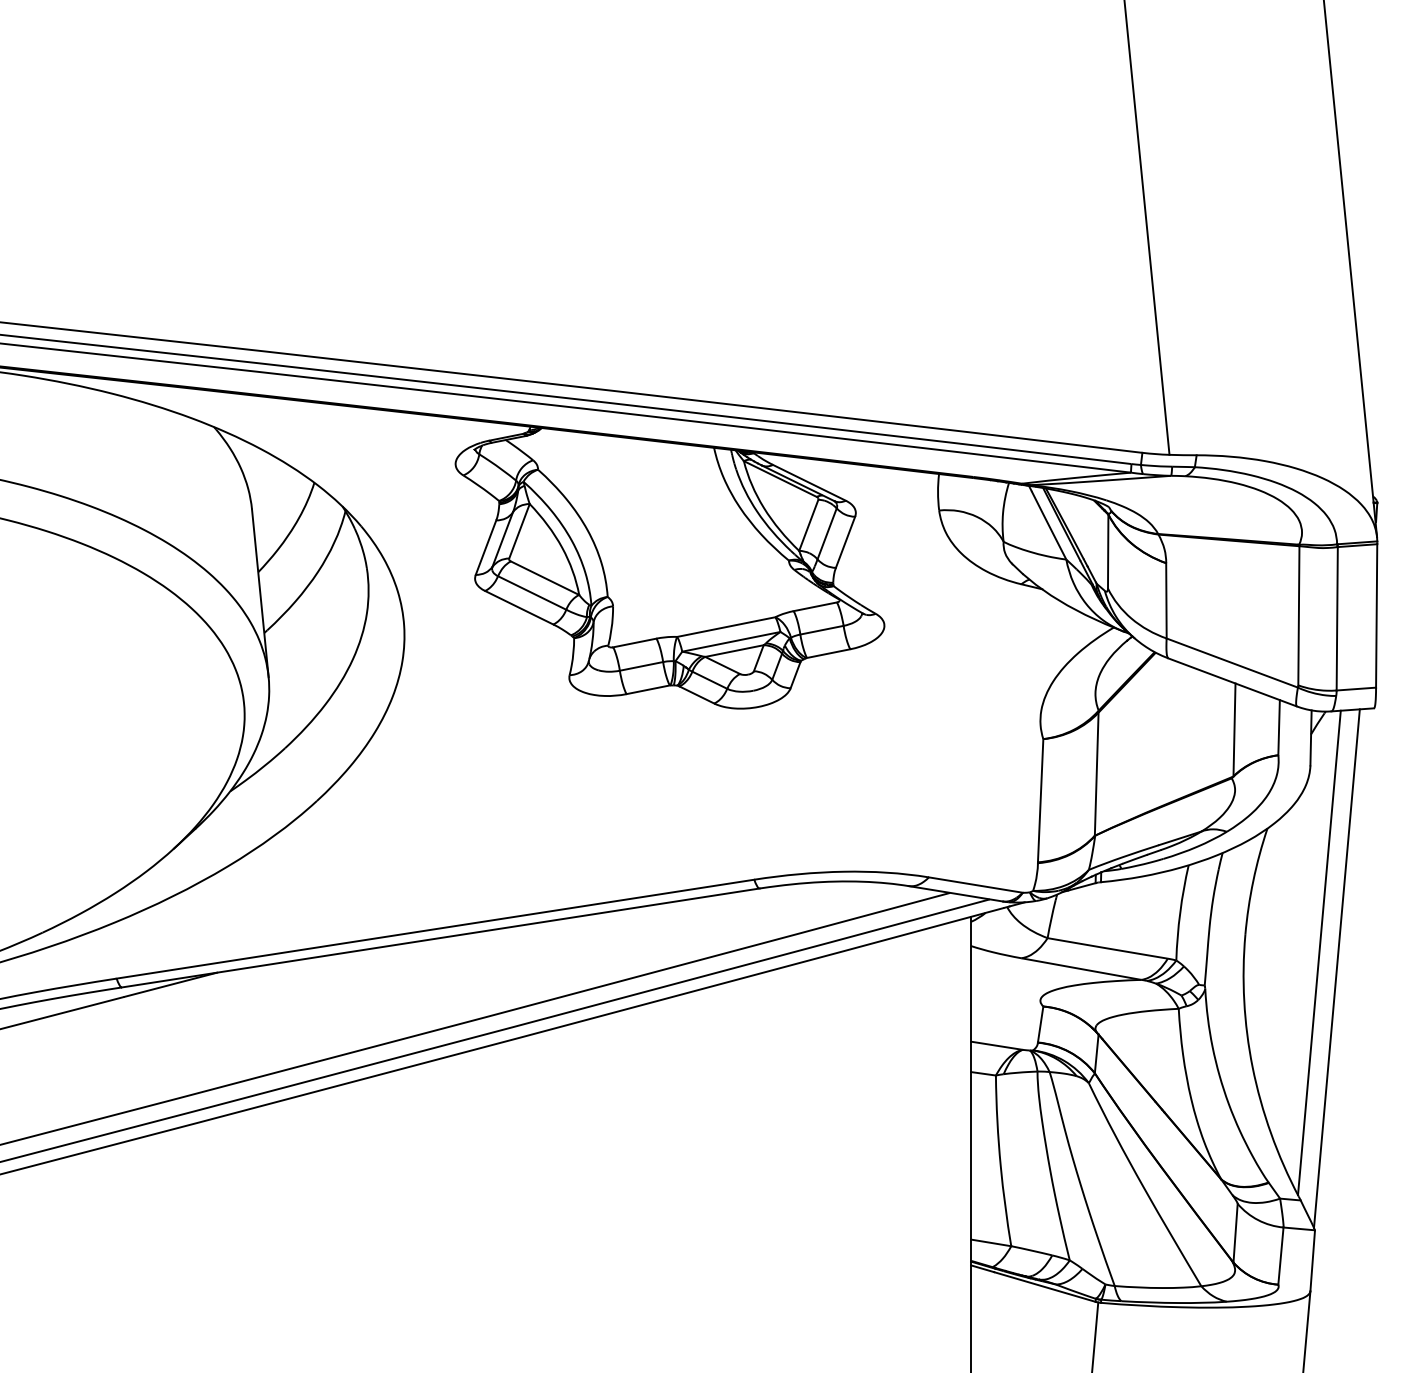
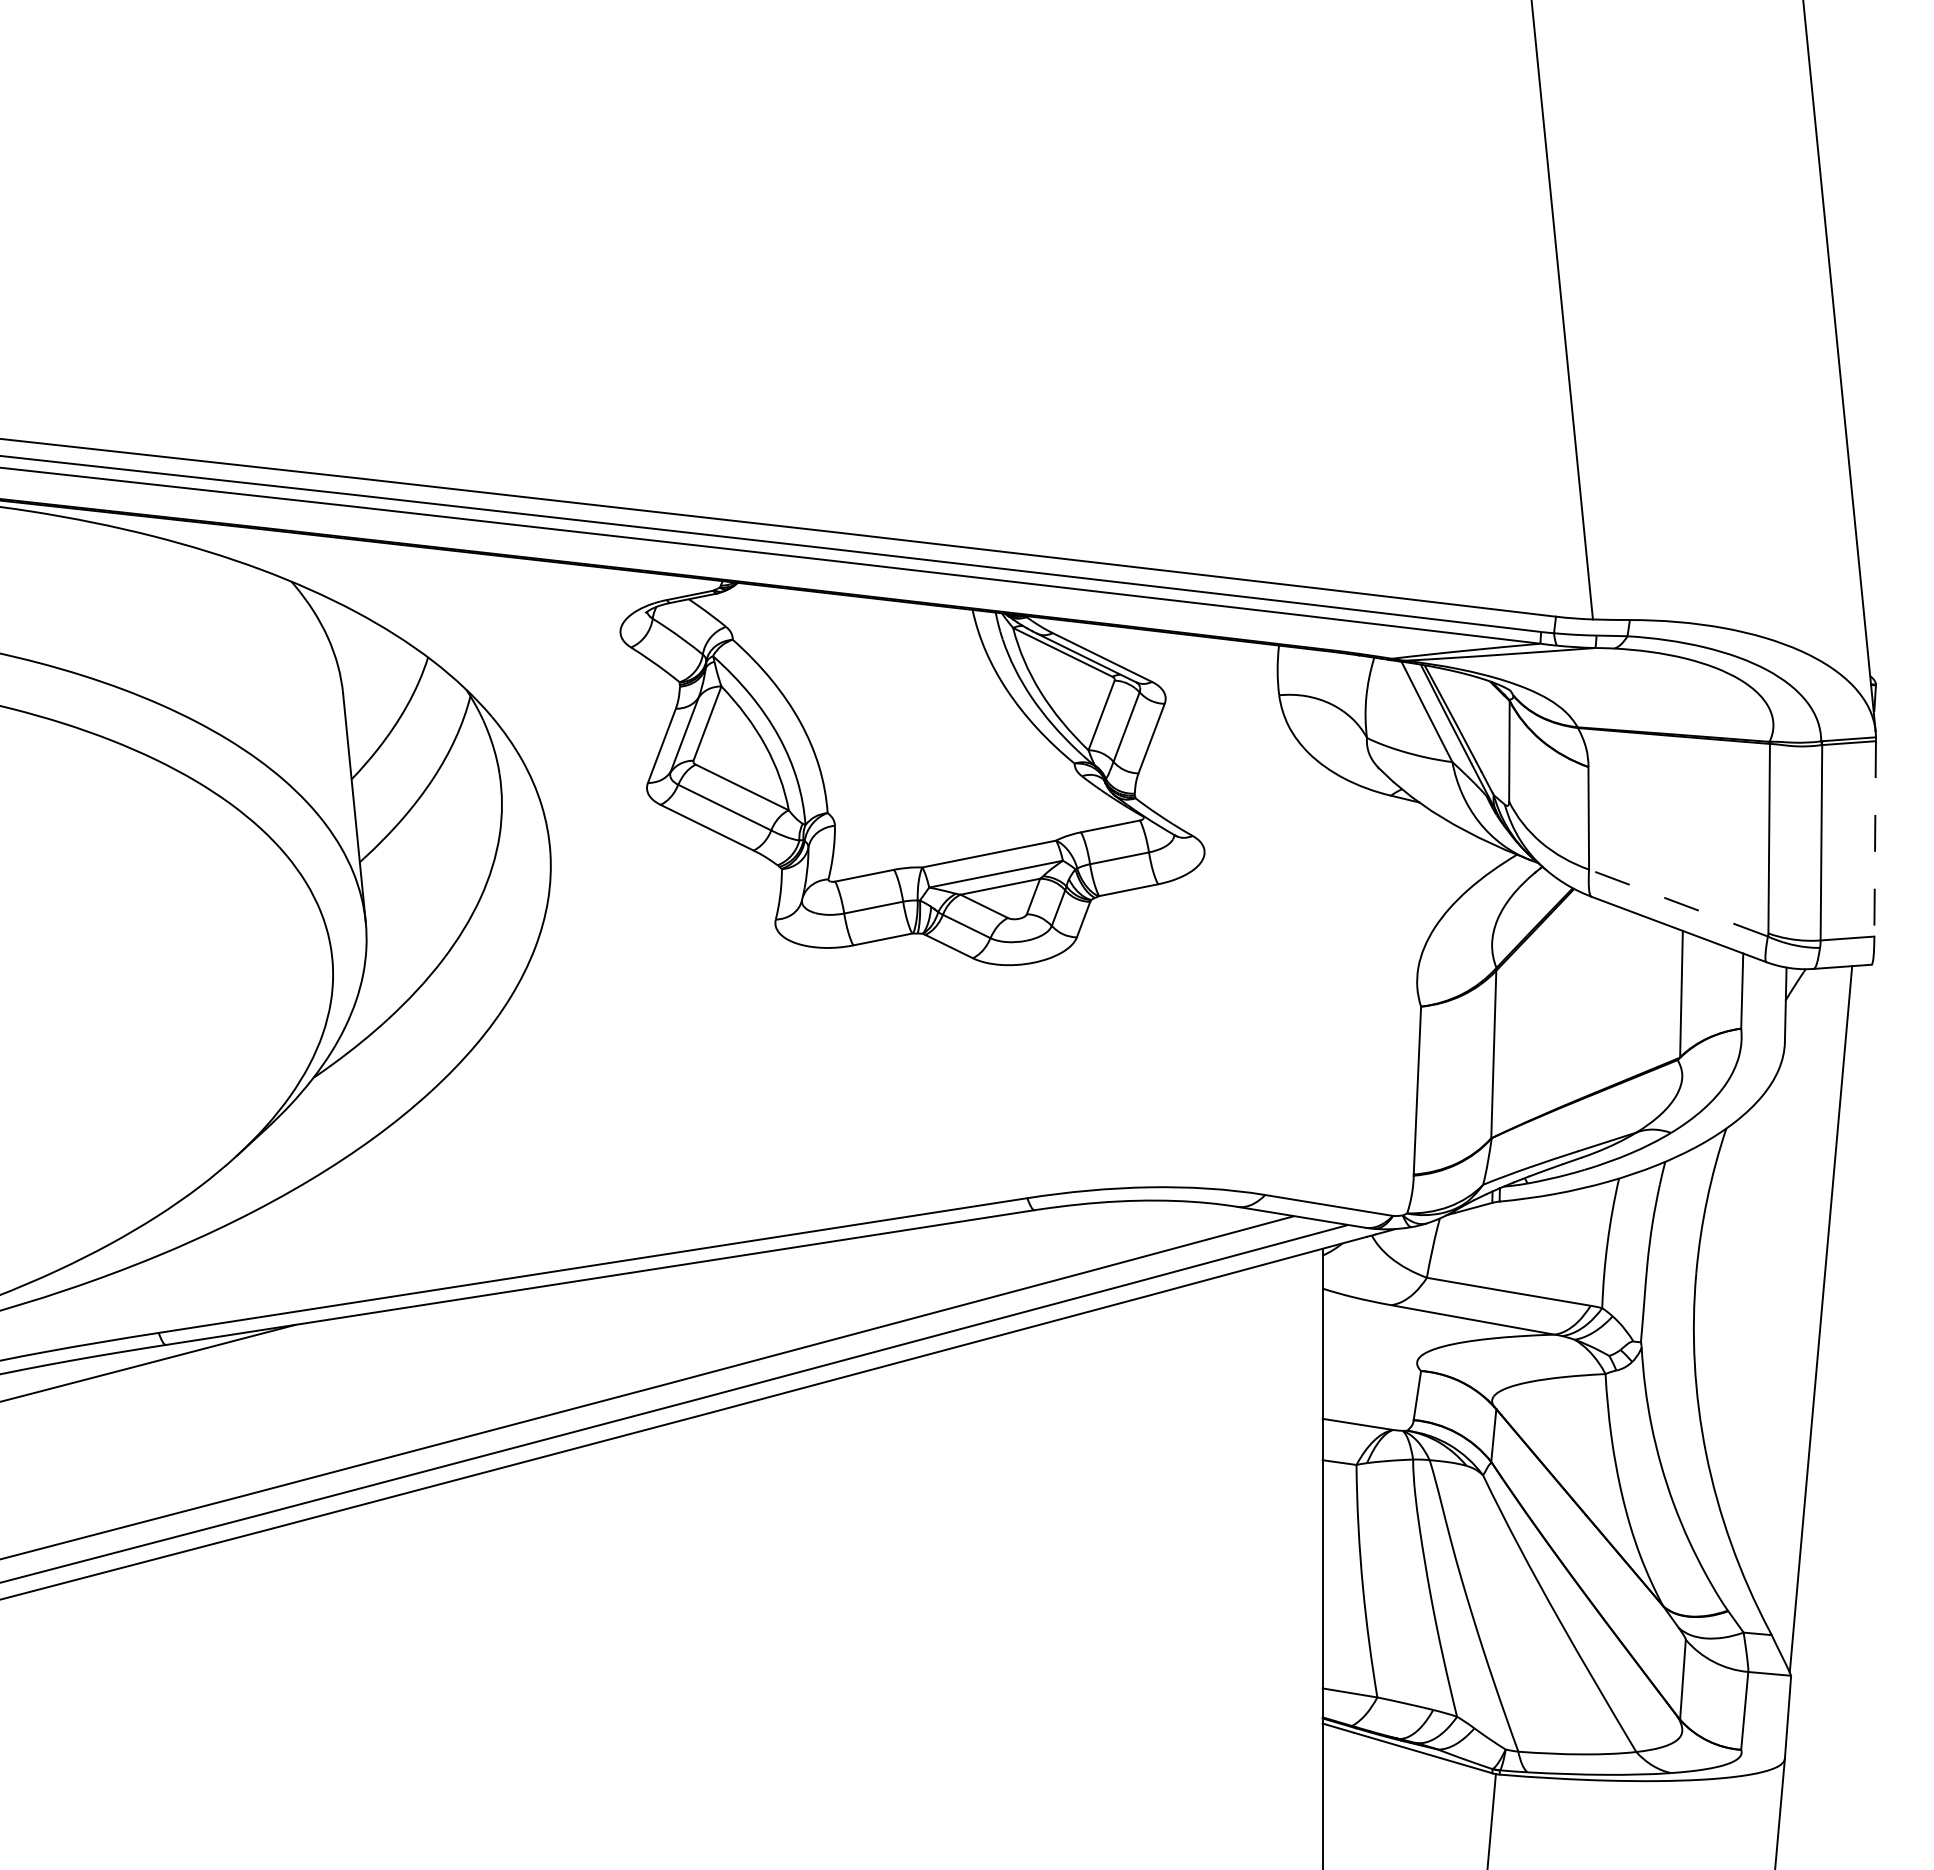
line: (1376, 615) -> (1875, 838), solid -> dashed
line: (1232, 662) -> (1678, 902), solid -> dashed
line: (1319, 952) -> (1797, 1297), removed

